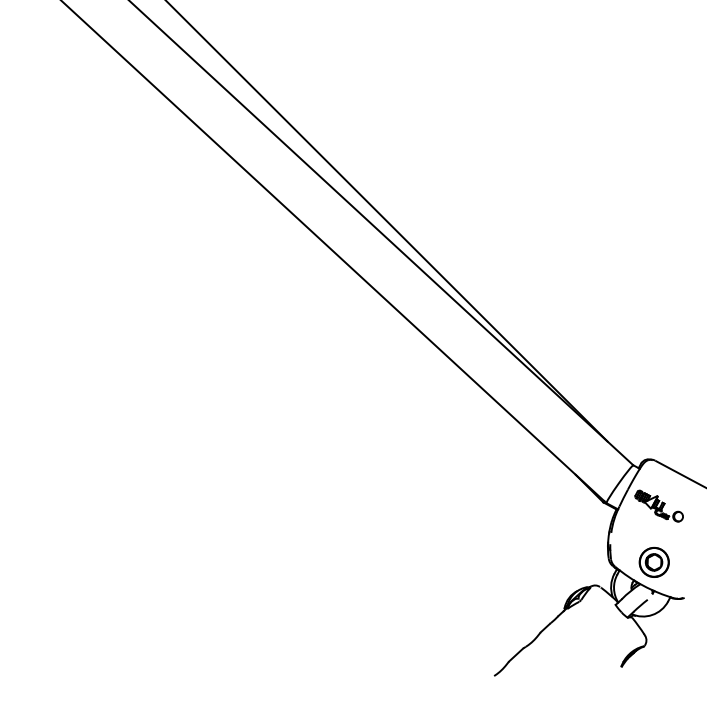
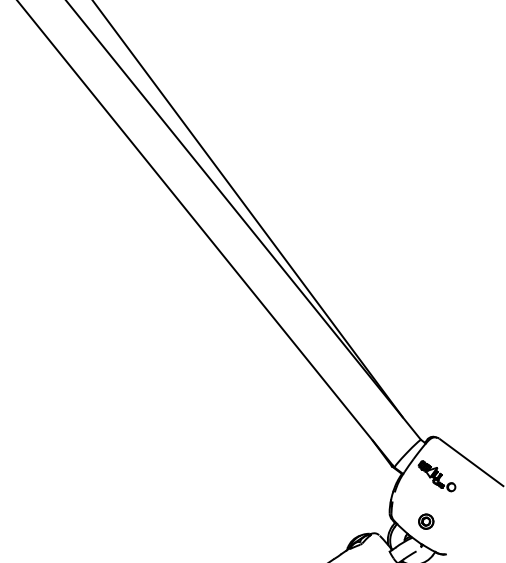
part: (653, 562) -> (425, 521), size x0.6

